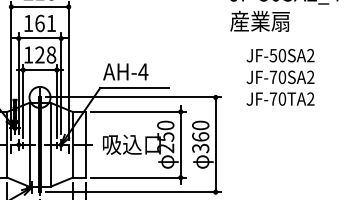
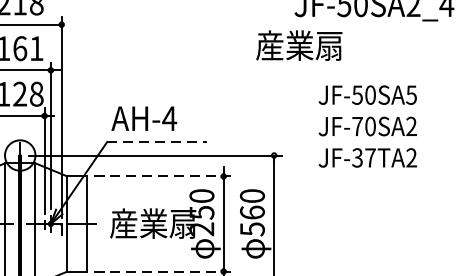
text: (259, 20) -> (298, 44), moved
text: (310, 55) -> (411, 94), JF-50SA2 -> JF-50SA5
line: (135, 88) -> (158, 142), solid -> dashed
text: (277, 98) -> (363, 157), JF-70TA2 -> JF-37TA2
line: (139, 111) -> (164, 175), solid -> dashed
text: (131, 144) -> (152, 223), 吸込口 -> 産業扇
text: (200, 147) -> (252, 227), 360 -> 560
line: (139, 177) -> (164, 271), solid -> dashed

